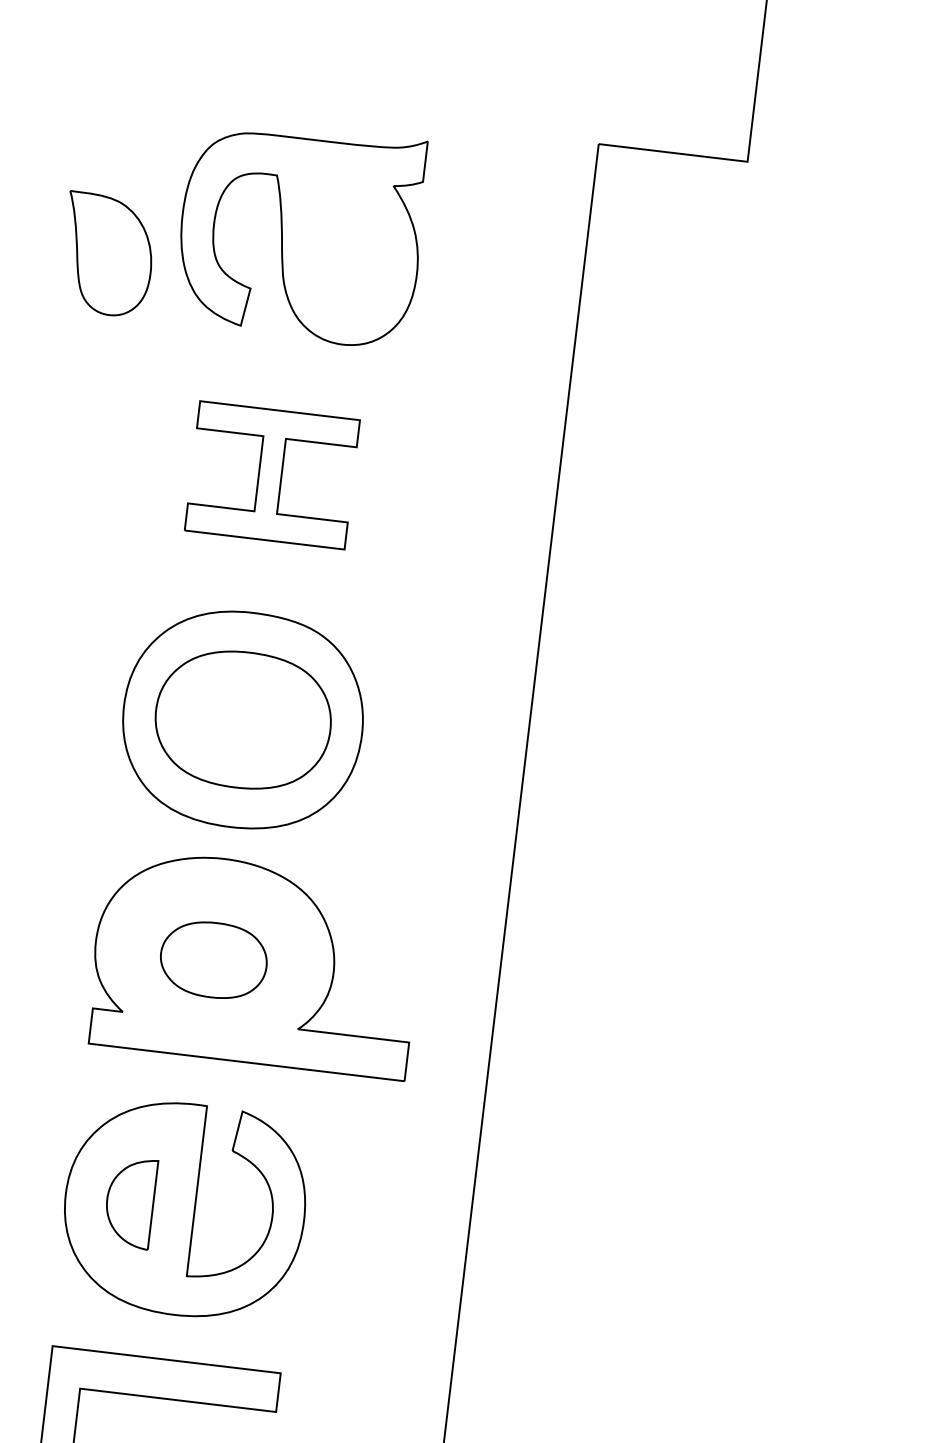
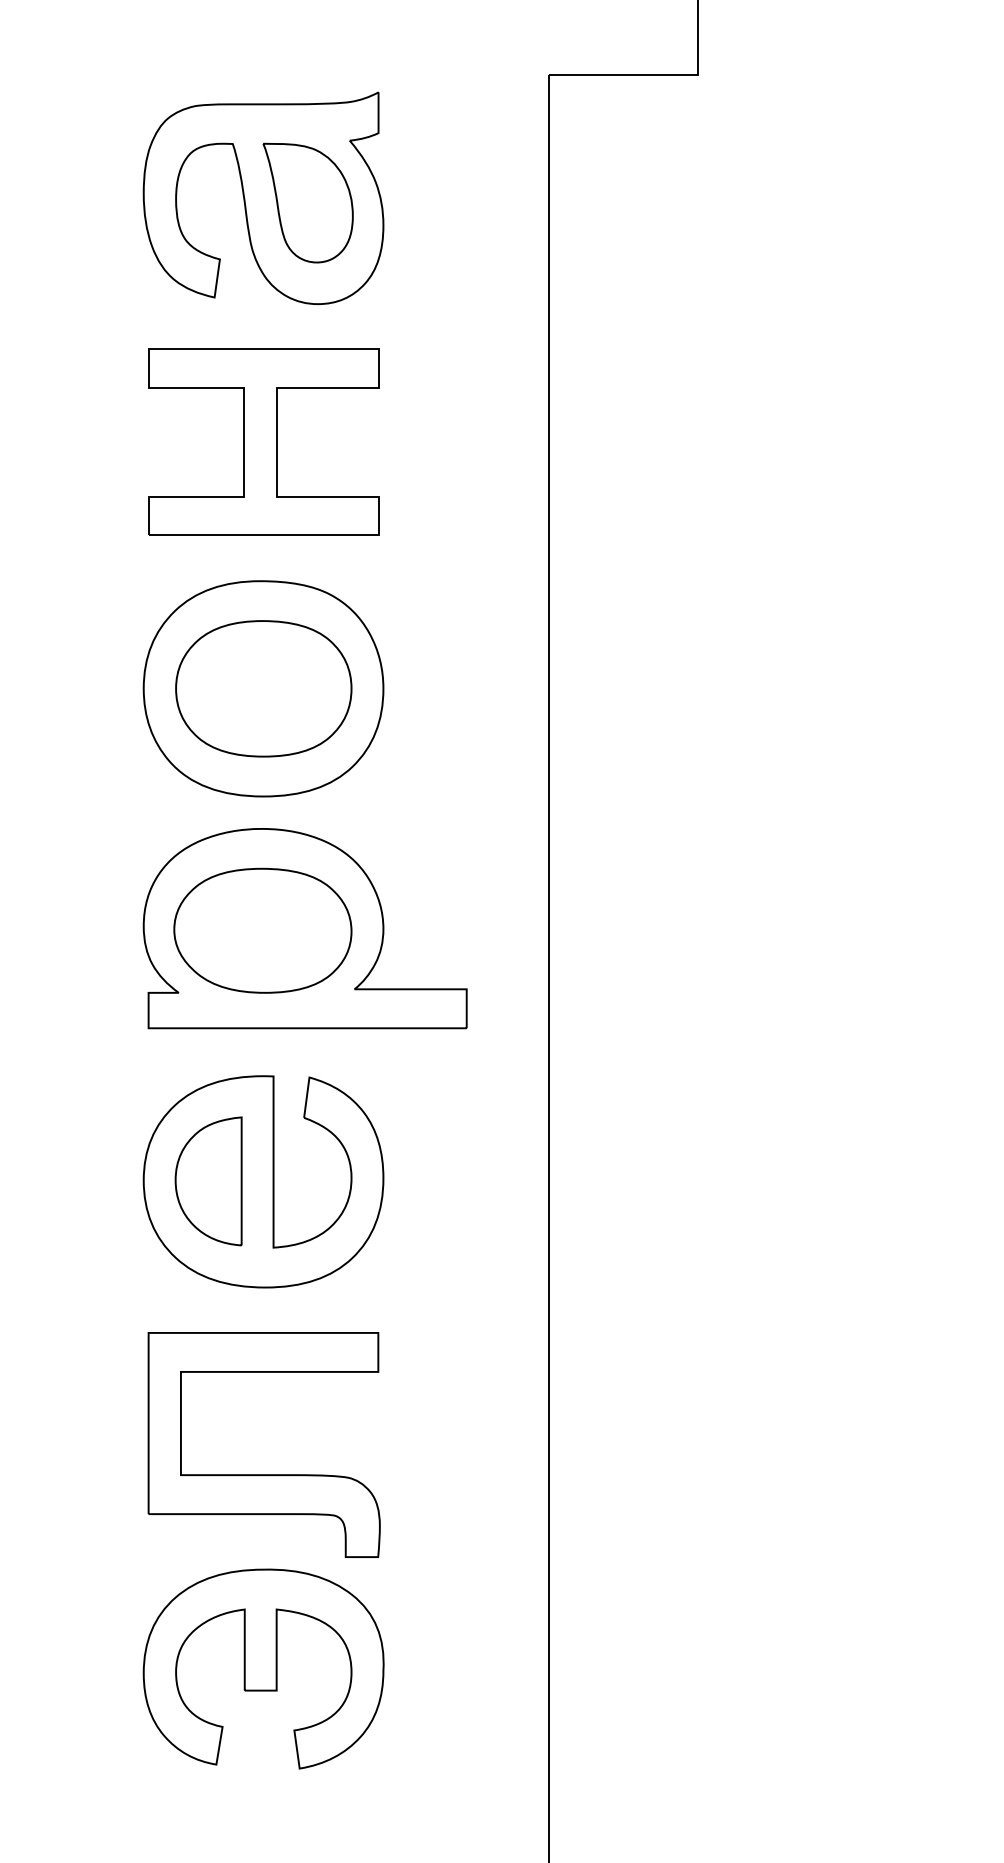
part: (107, 254) -> (307, 202), moved
part: (272, 474) -> (263, 441), size x1.43
part: (213, 959) -> (262, 930), size x1.67
part: (130, 1202) -> (208, 1181), size x1.43

